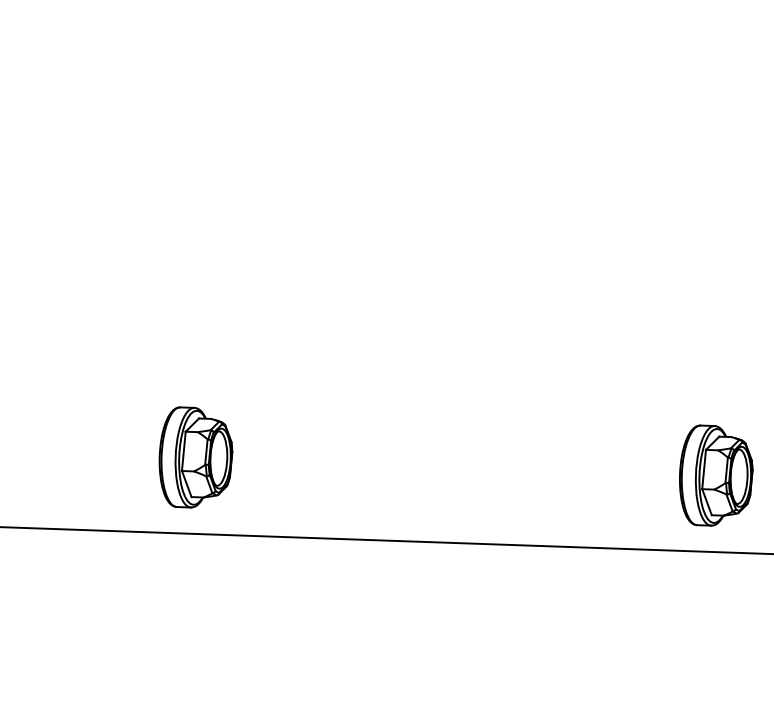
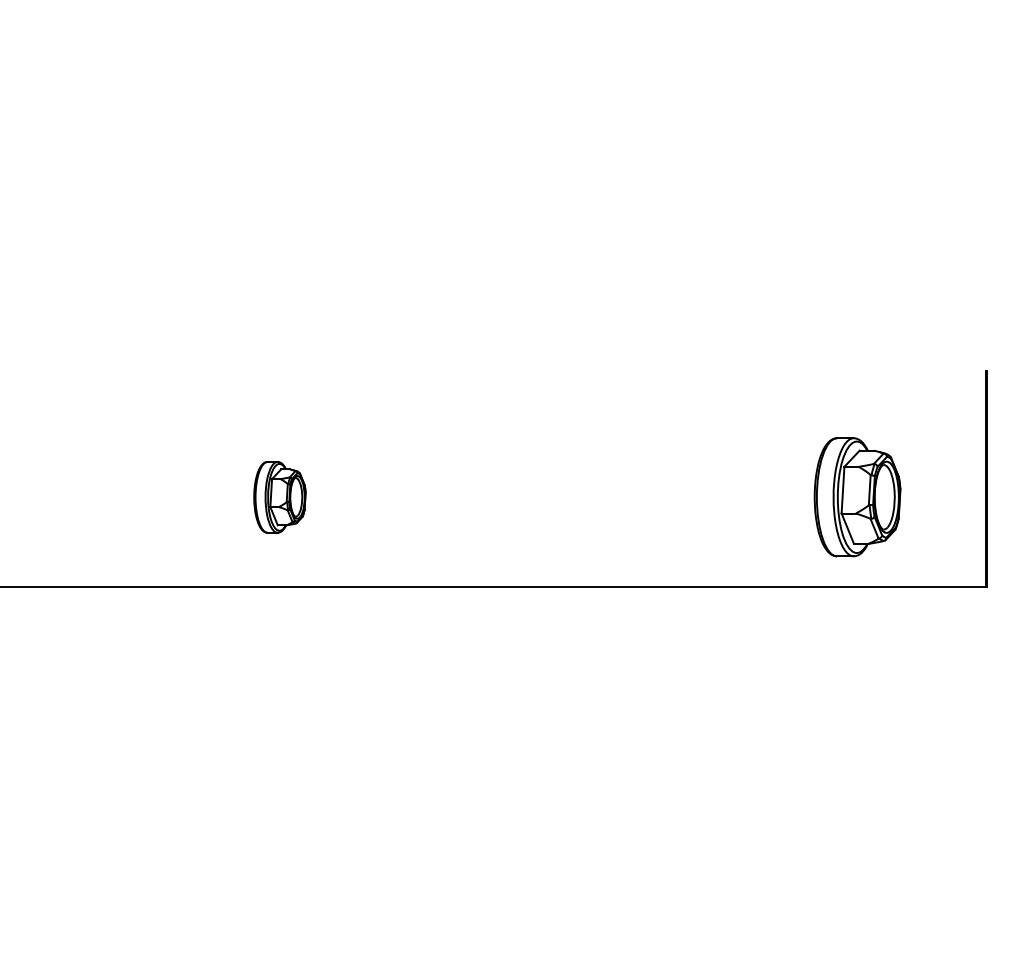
part: (195, 457) -> (279, 497), size x0.6
part: (716, 476) -> (857, 497), moved

